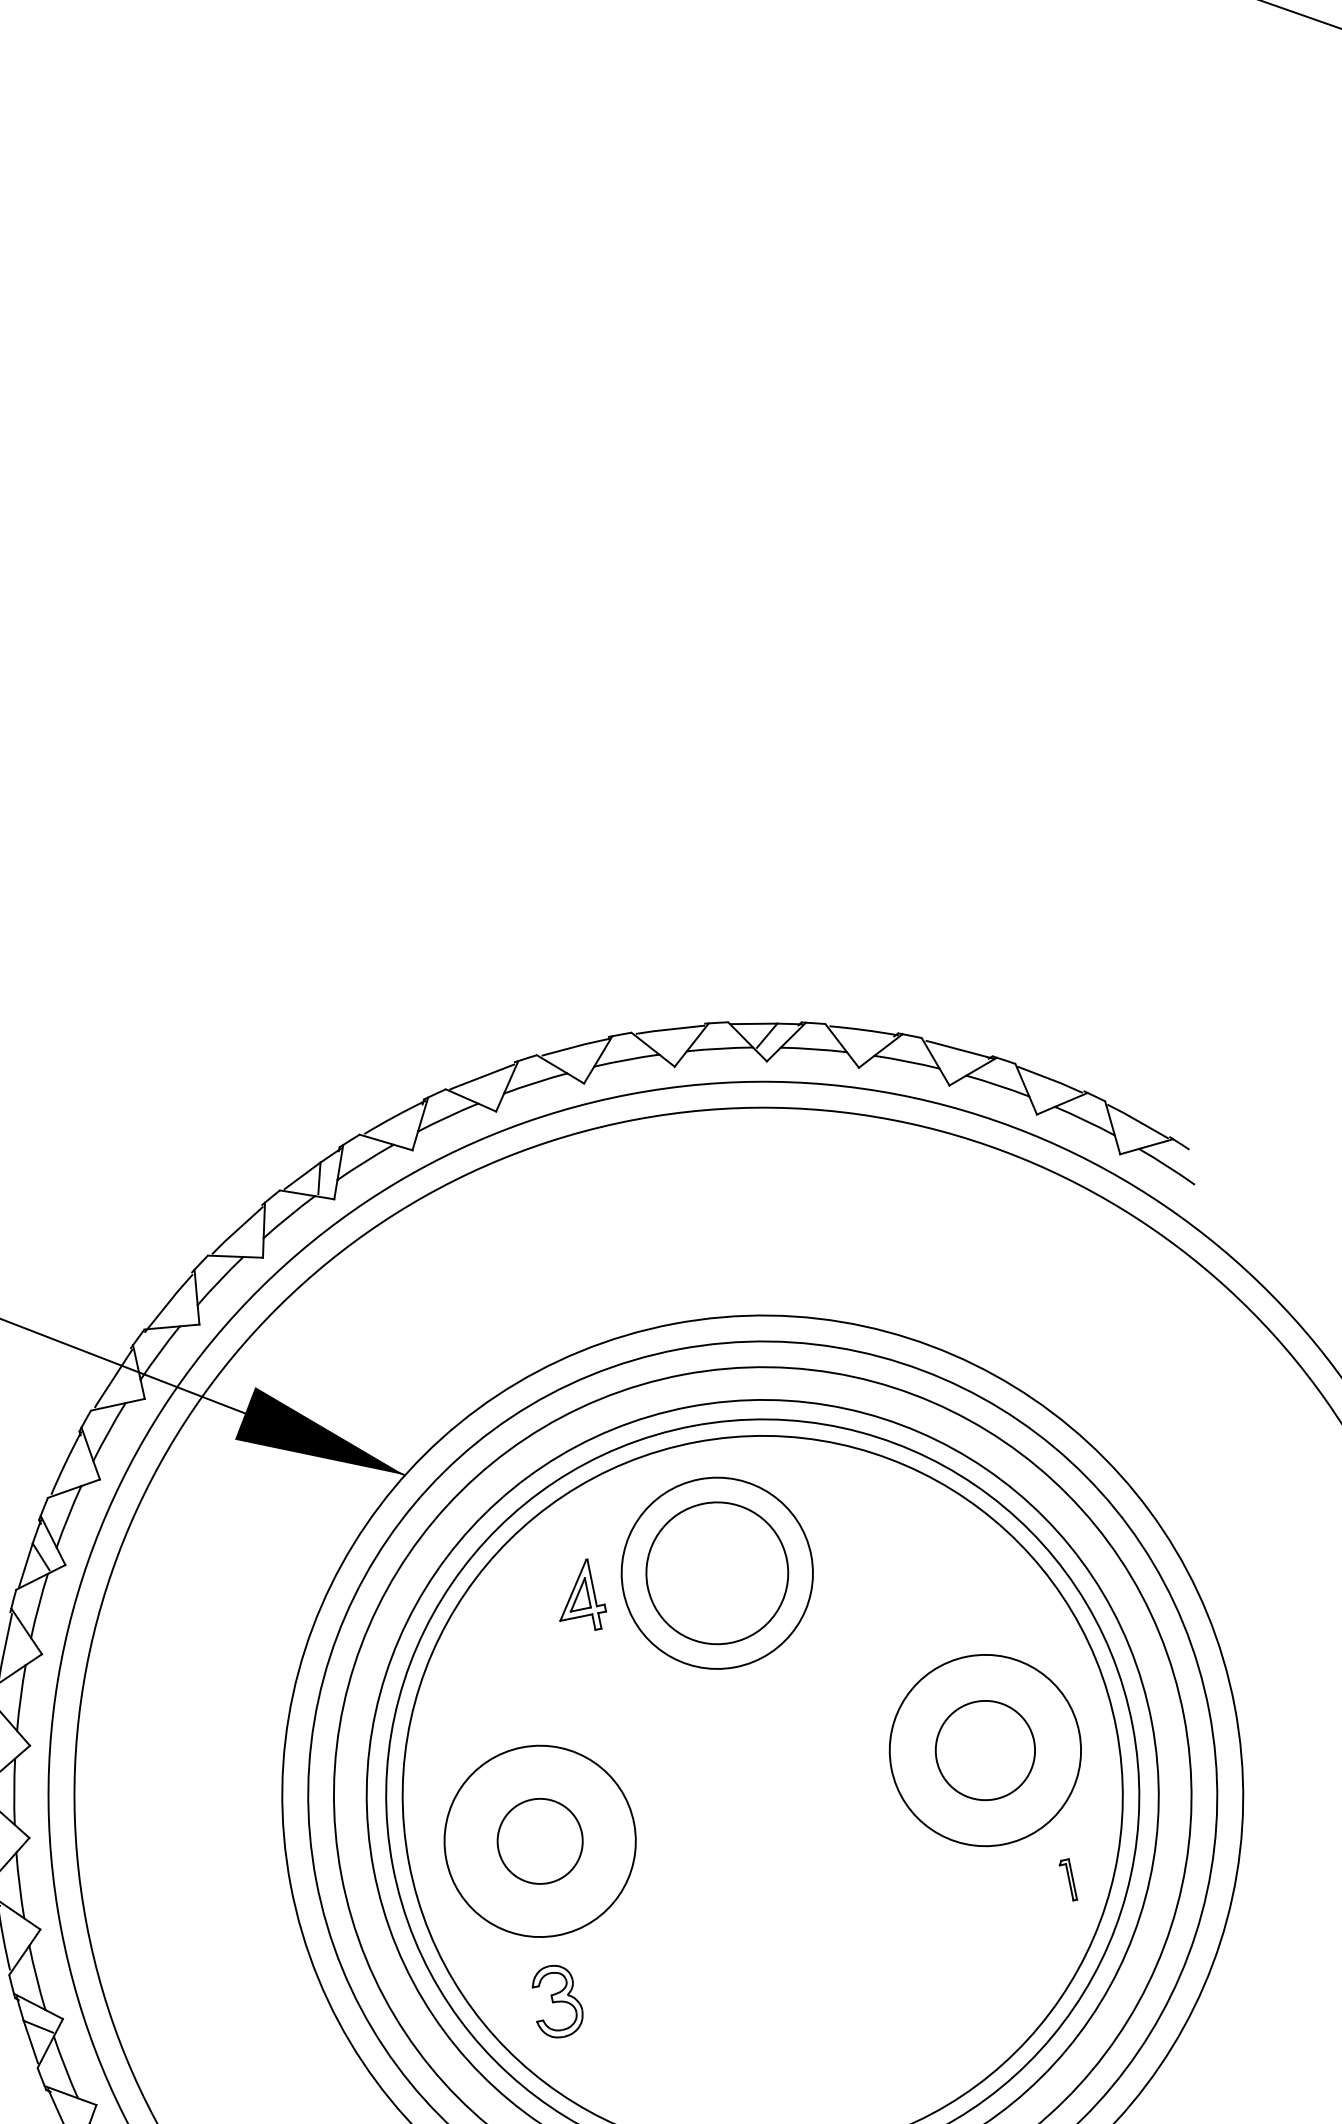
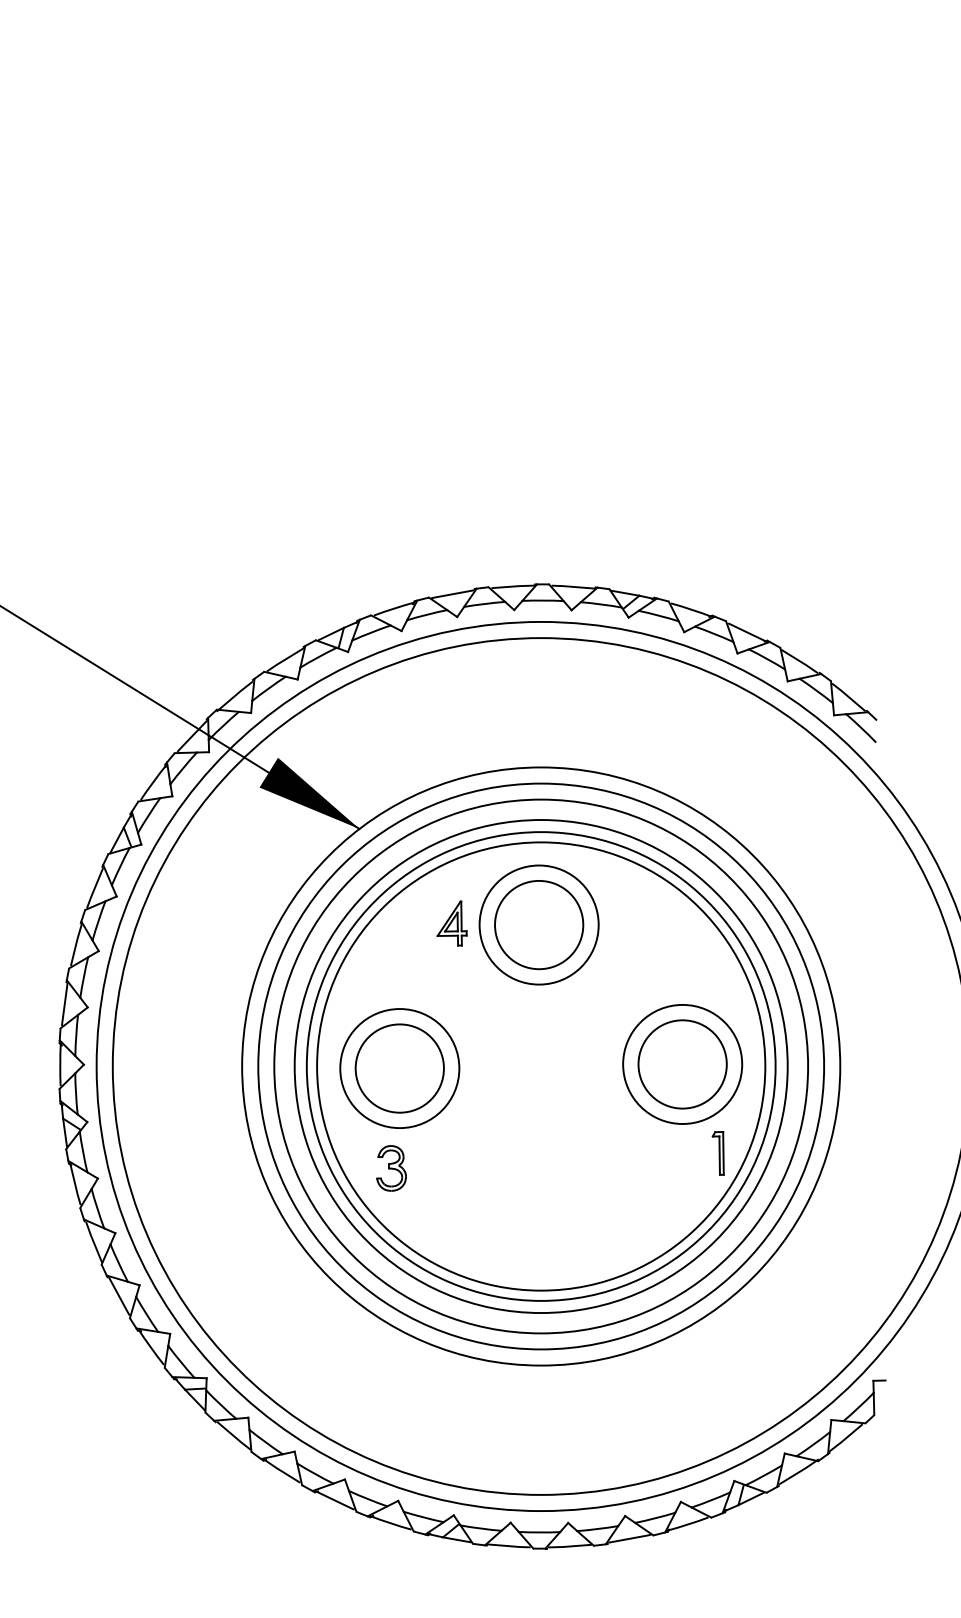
circle: (985, 1750) -> (682, 1064), size x1.43
circle: (539, 1841) -> (399, 1068), size x1.67
part: (1066, 1880) -> (717, 1153), size x1.67

